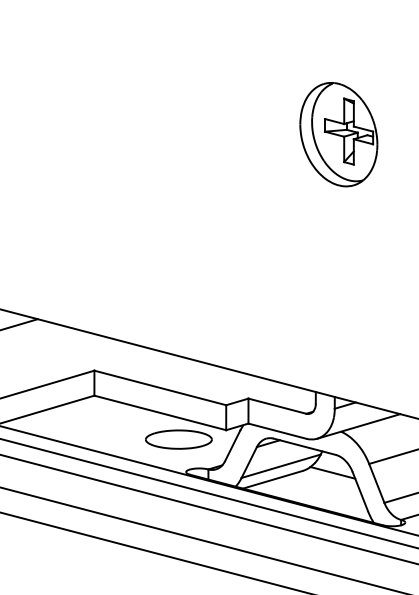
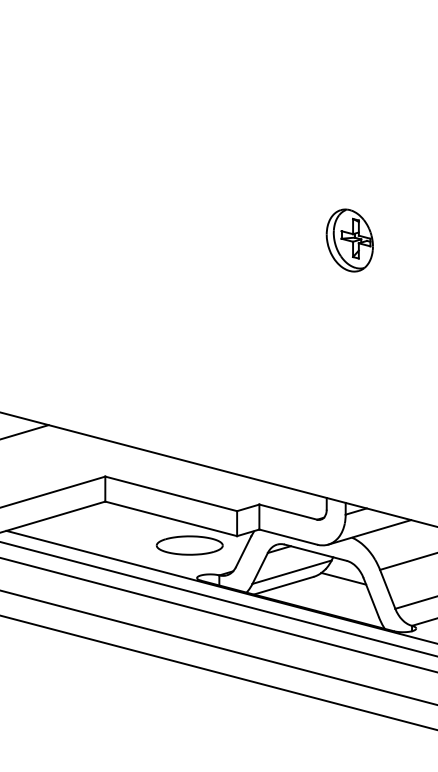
part: (338, 134) -> (349, 240), size x0.6

